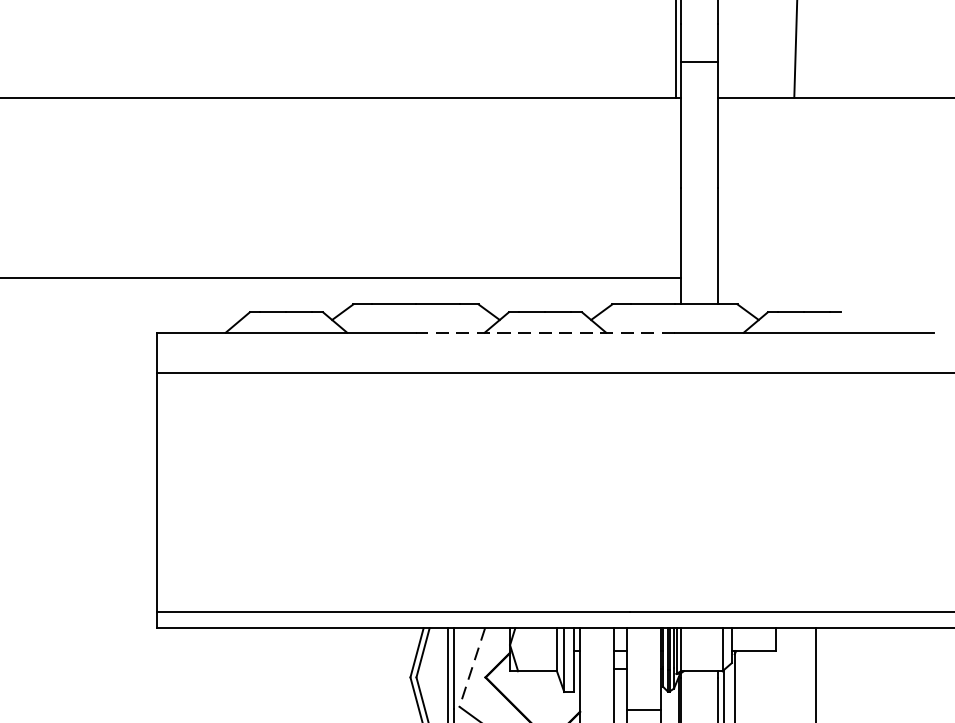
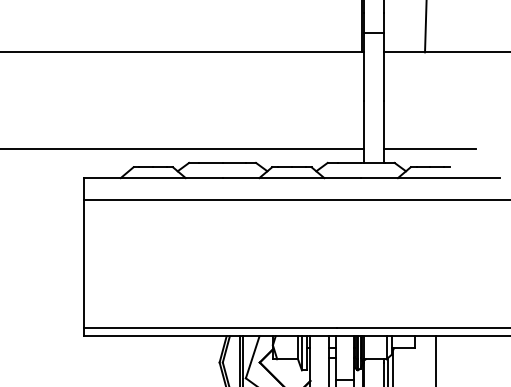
line: (804, 277) -> (430, 148), added
line: (544, 333) -> (291, 178), dashed -> solid
line: (471, 667) -> (252, 357), dashed -> solid

